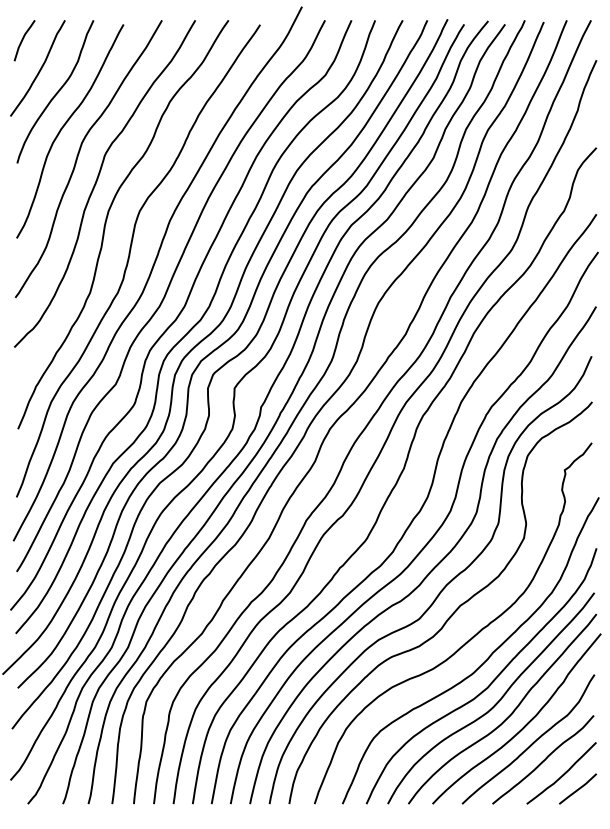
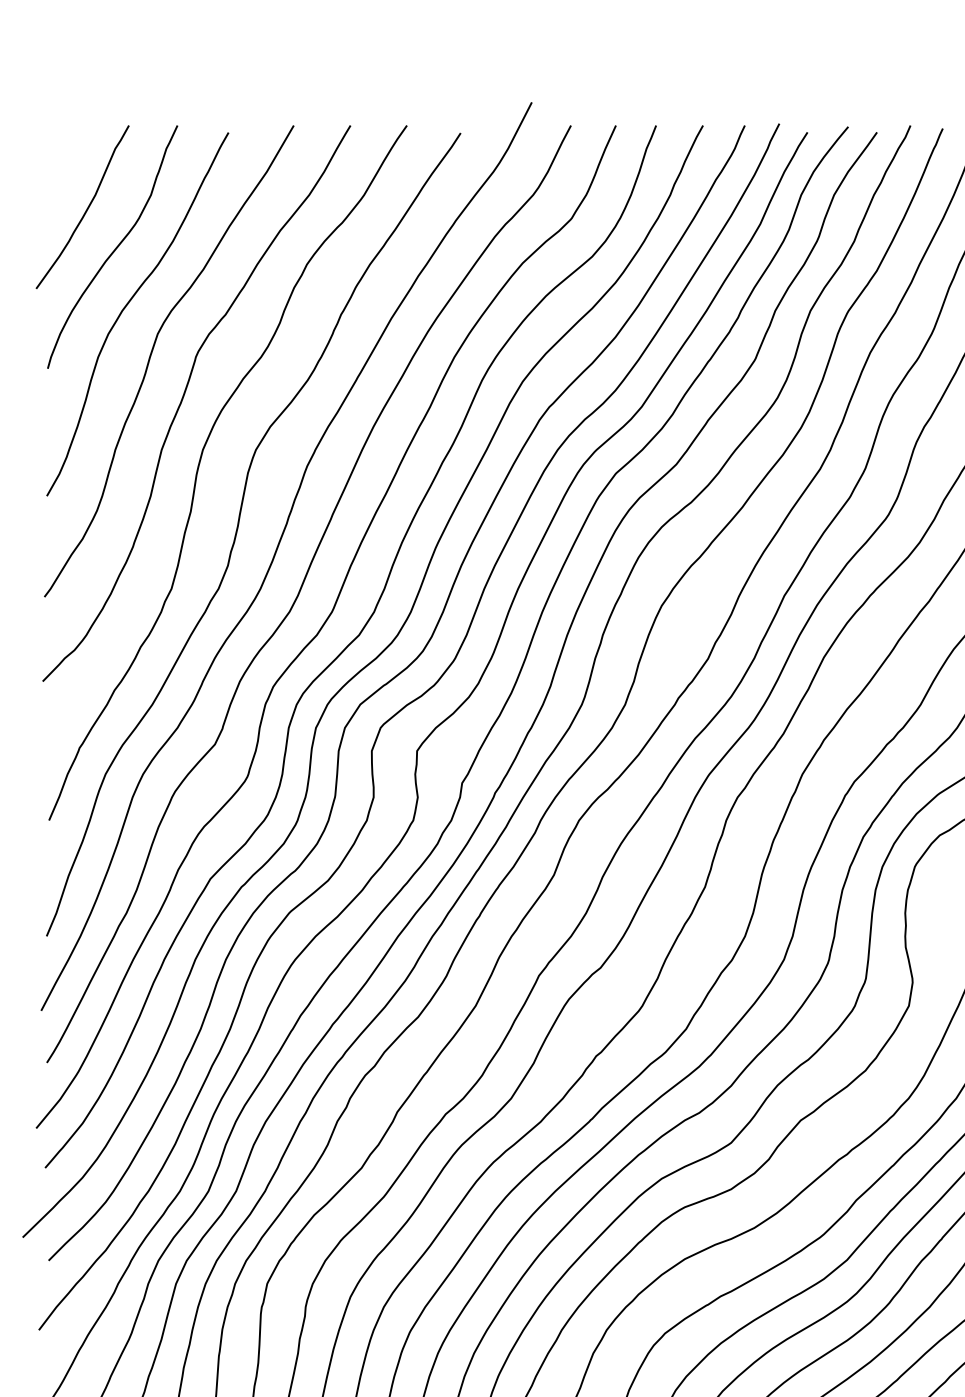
curve: (23, 40) -> (58, 159), removed

